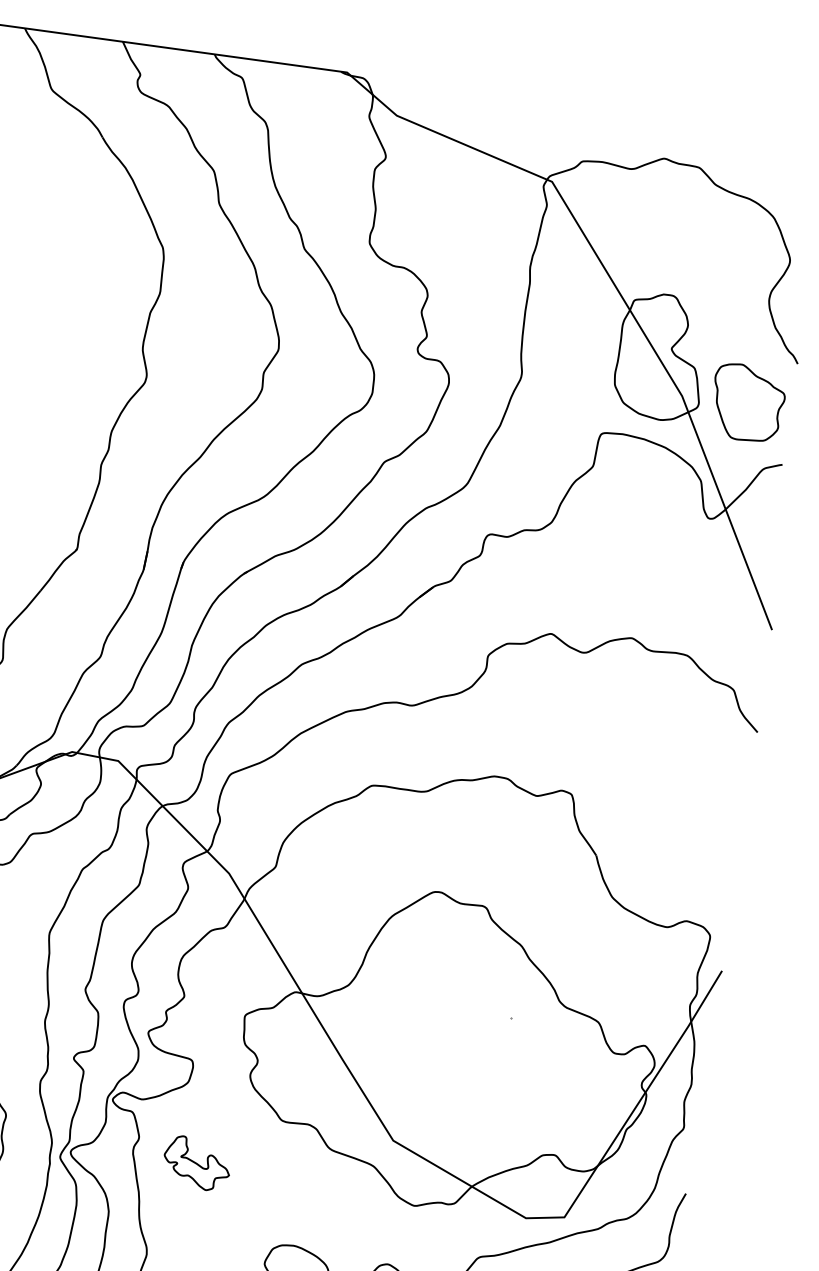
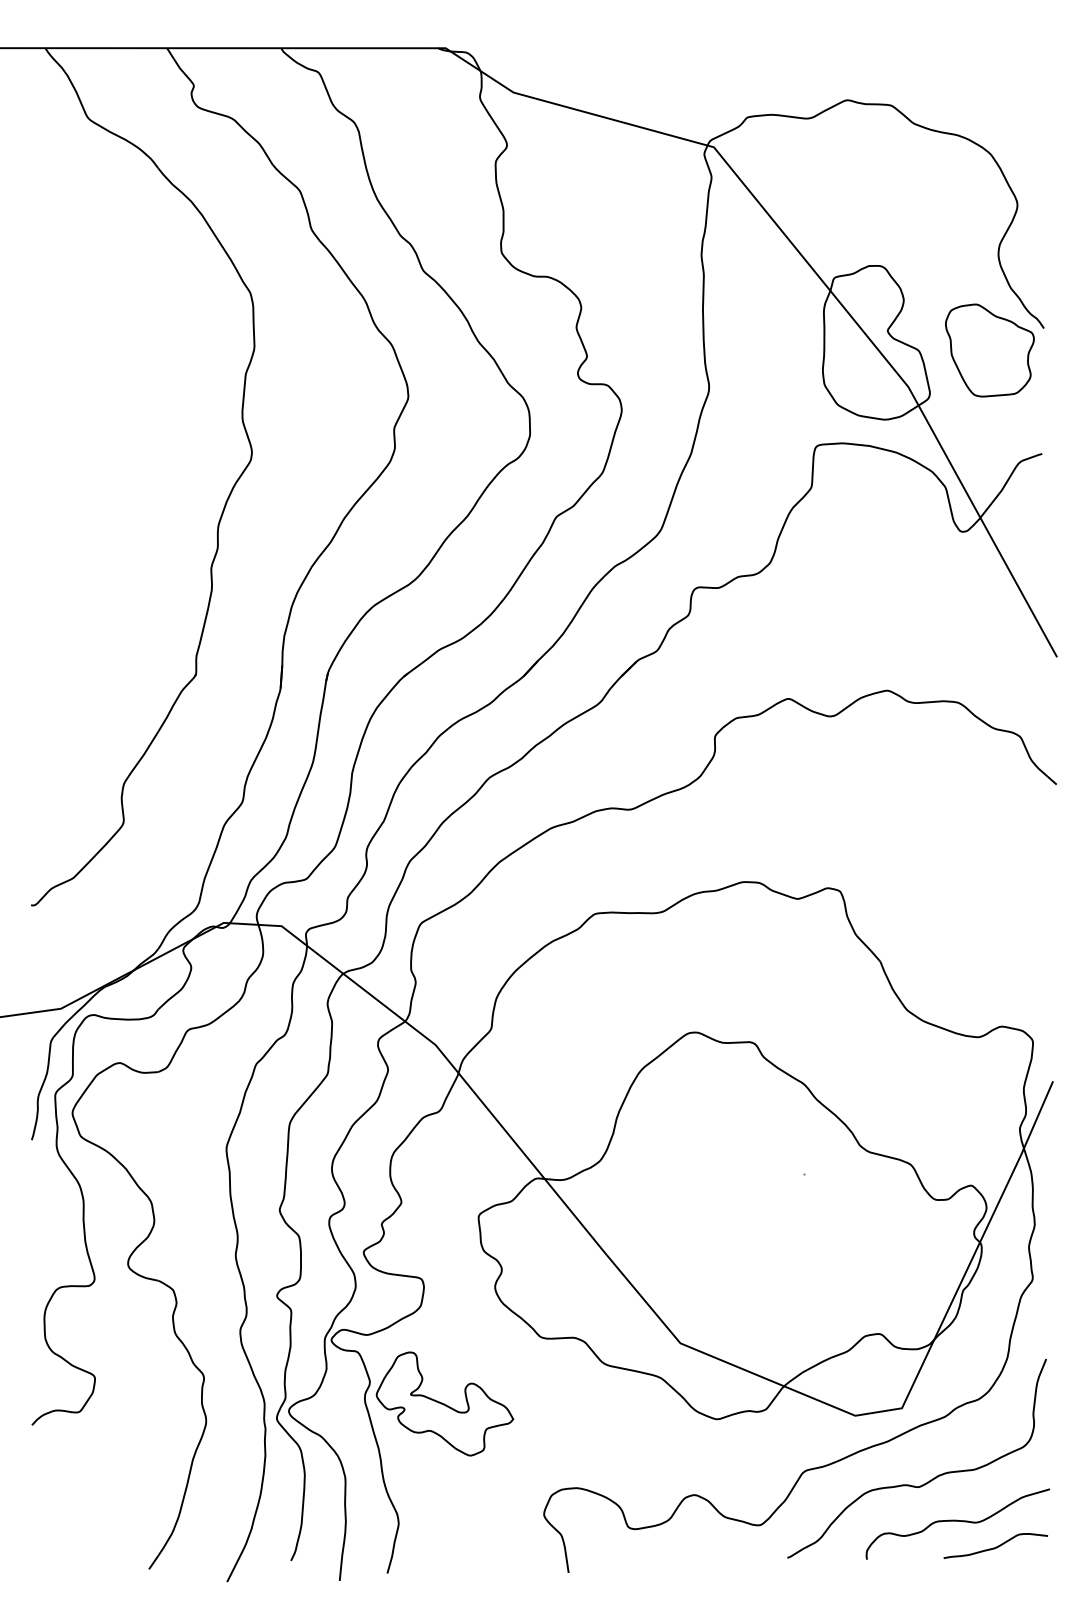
part: (747, 403) -> (989, 350), moved
part: (196, 1163) -> (444, 1403), size x1.67

